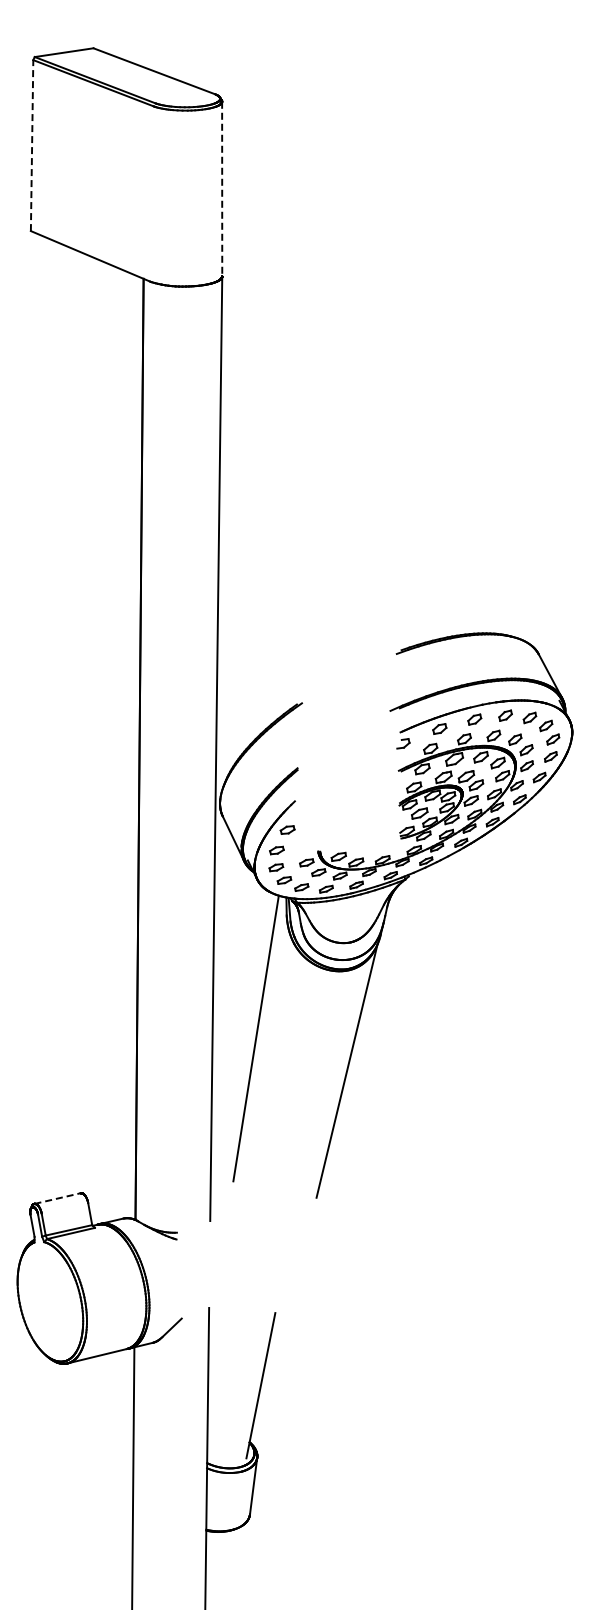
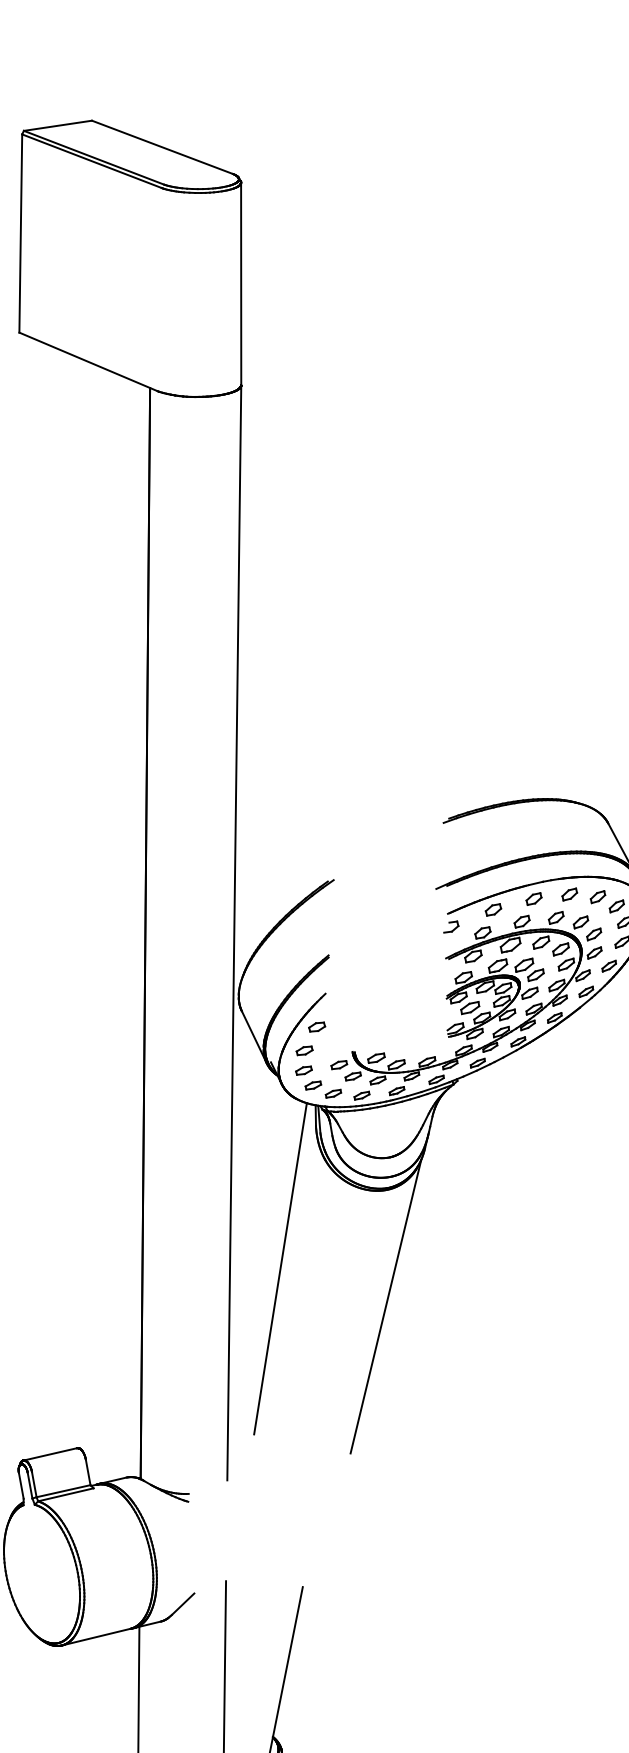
line: (32, 145) -> (21, 233), dashed -> solid
line: (222, 189) -> (241, 284), dashed -> solid
line: (57, 1198) -> (50, 1454), dashed -> solid

